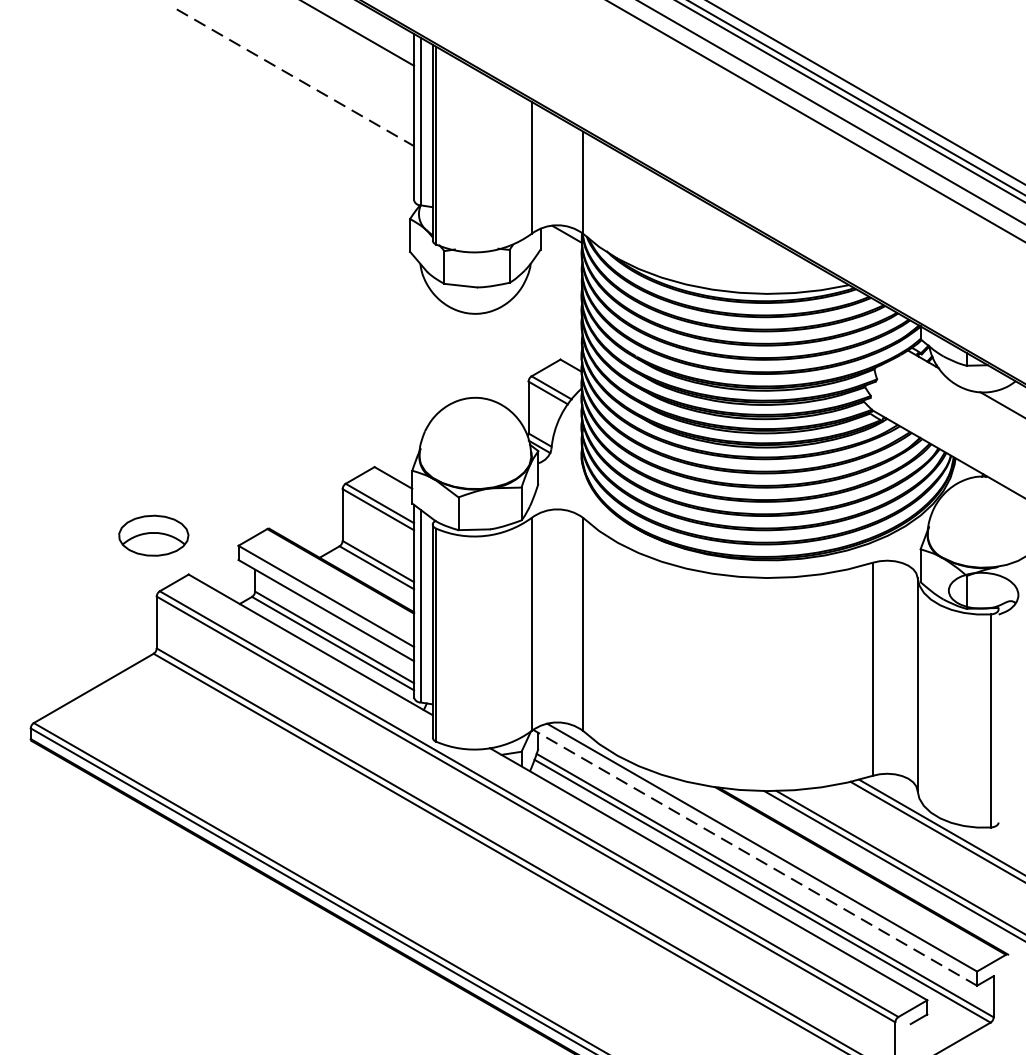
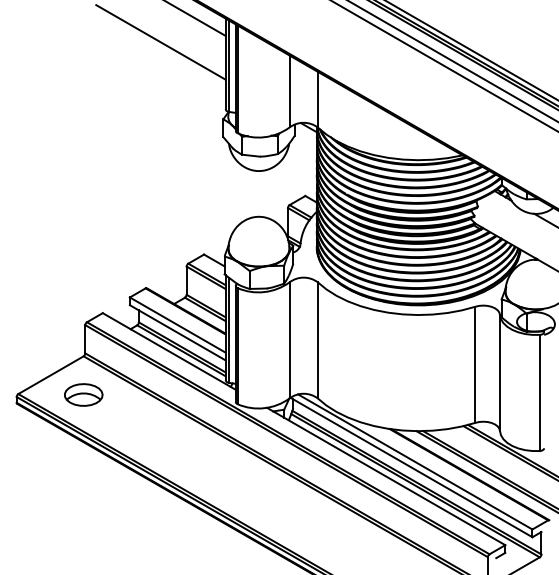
line: (294, 77) -> (160, 42), dashed -> solid
part: (153, 534) -> (83, 394), moved
line: (755, 857) -> (411, 467), dashed -> solid

